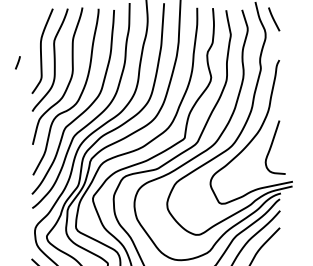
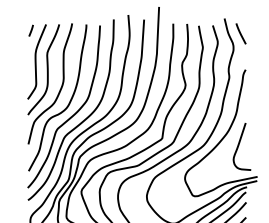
line: (17, 62) -> (30, 30), moved

